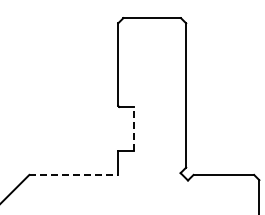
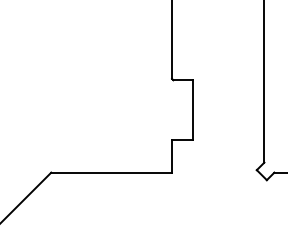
line: (133, 128) -> (192, 109), dashed -> solid
line: (74, 174) -> (112, 172), dashed -> solid

